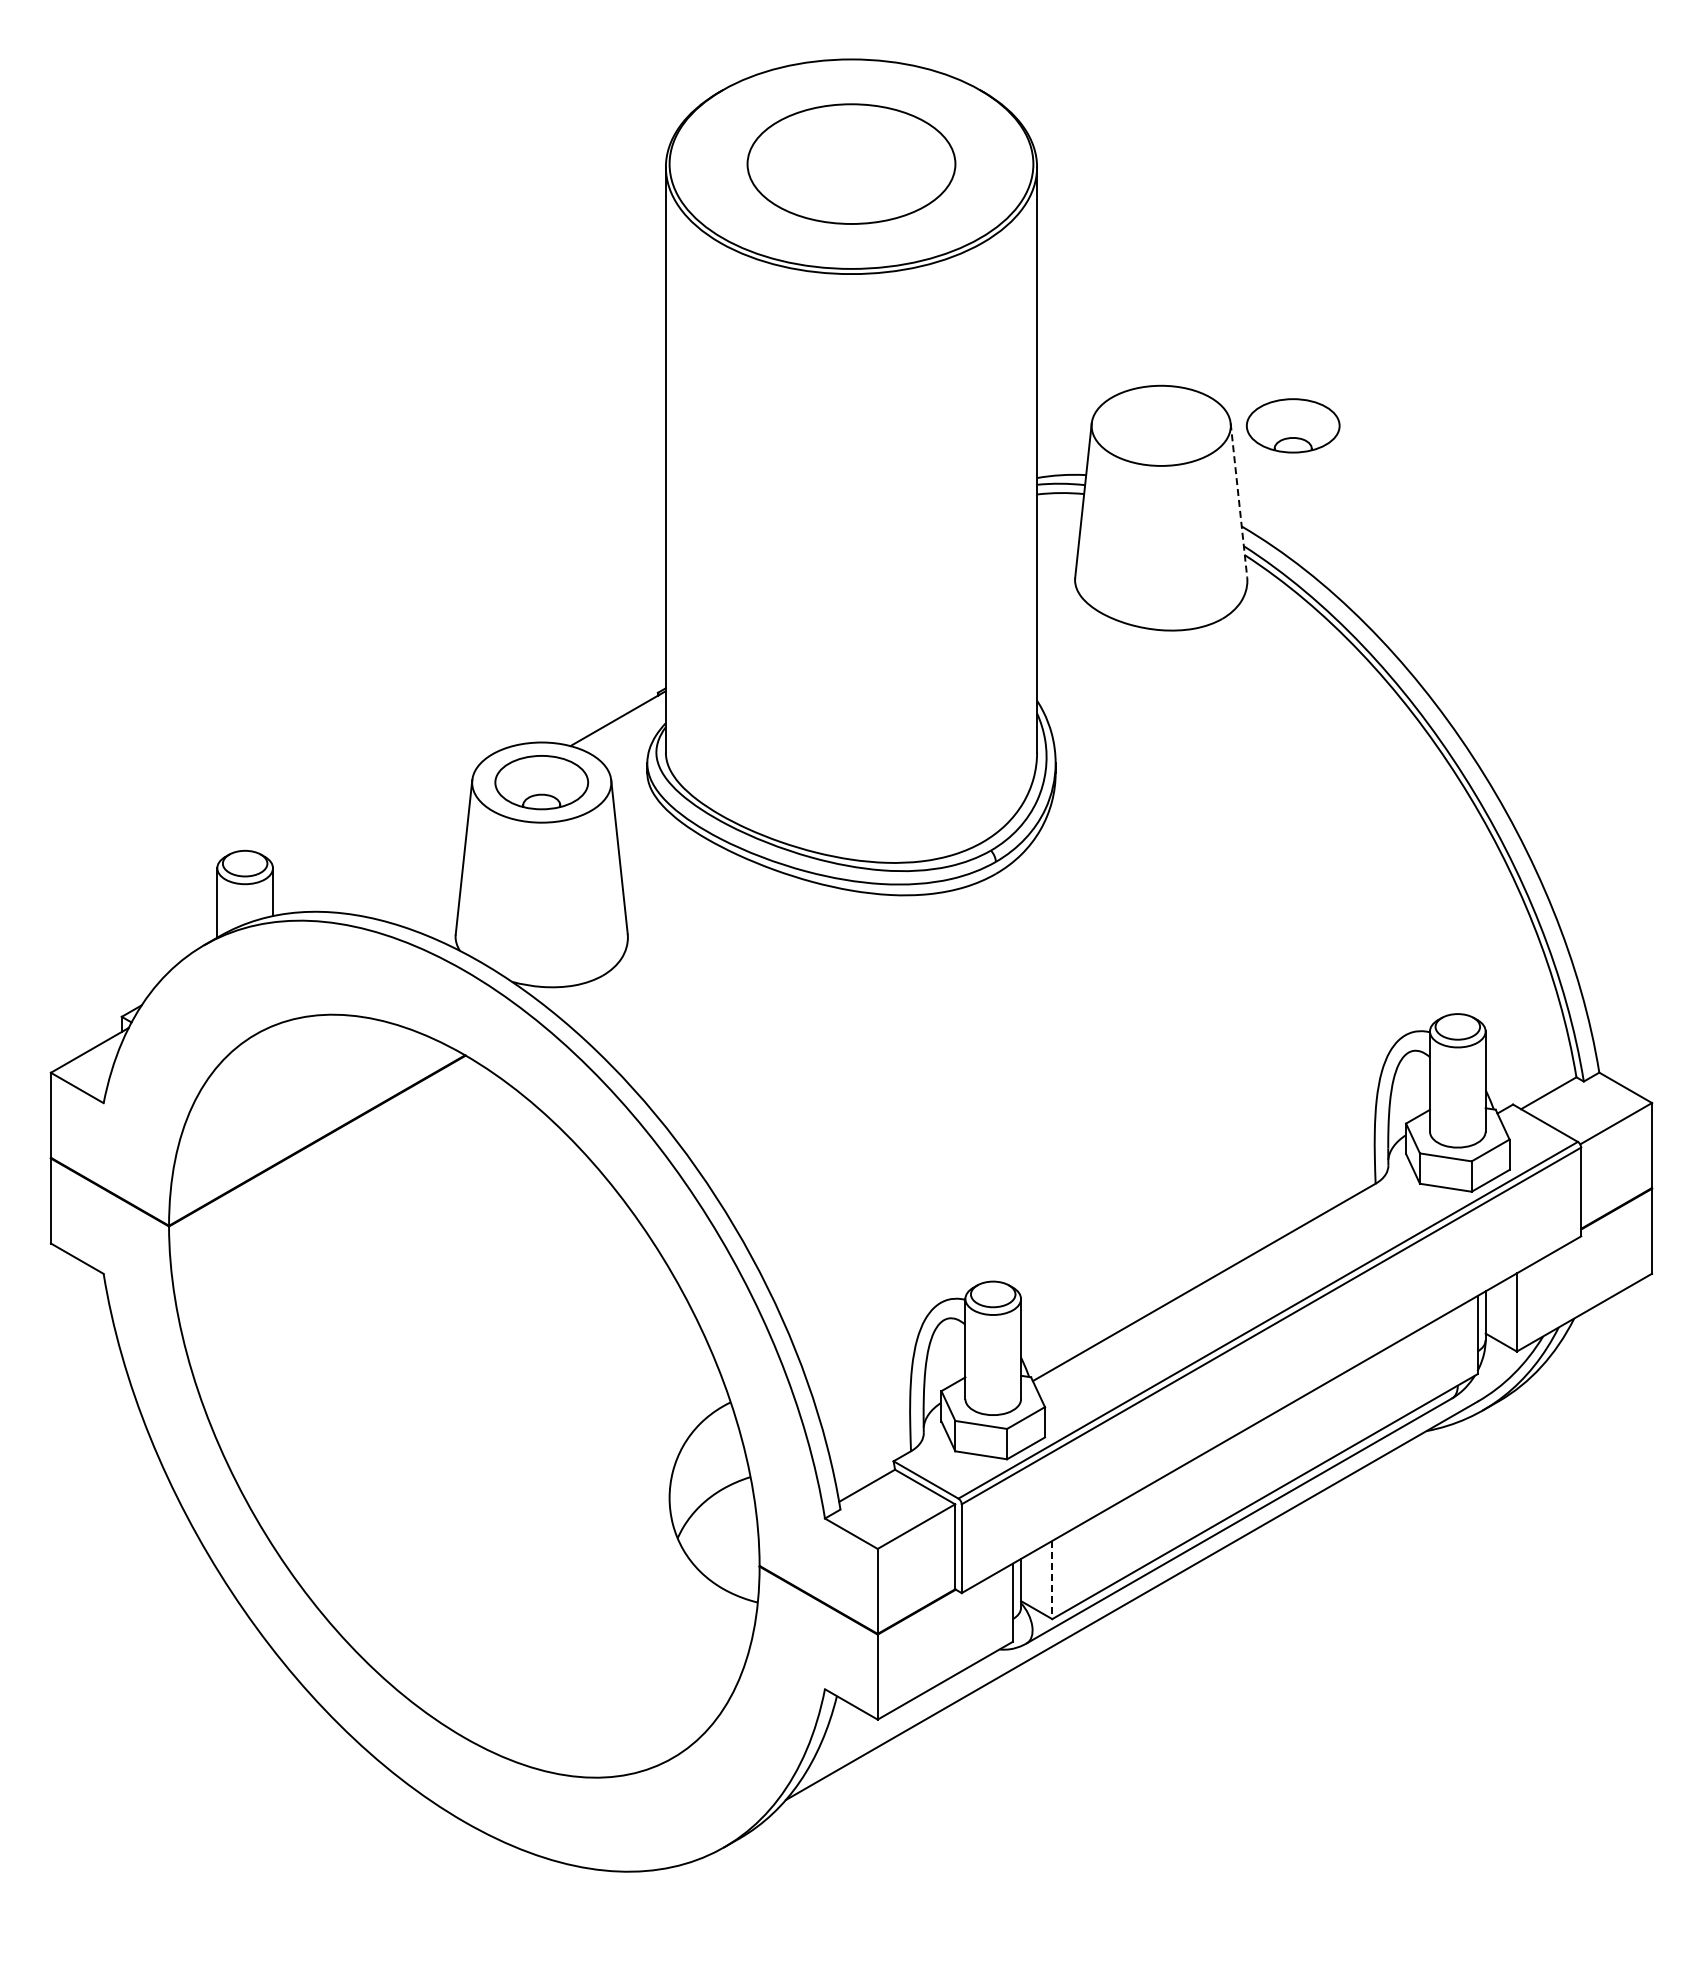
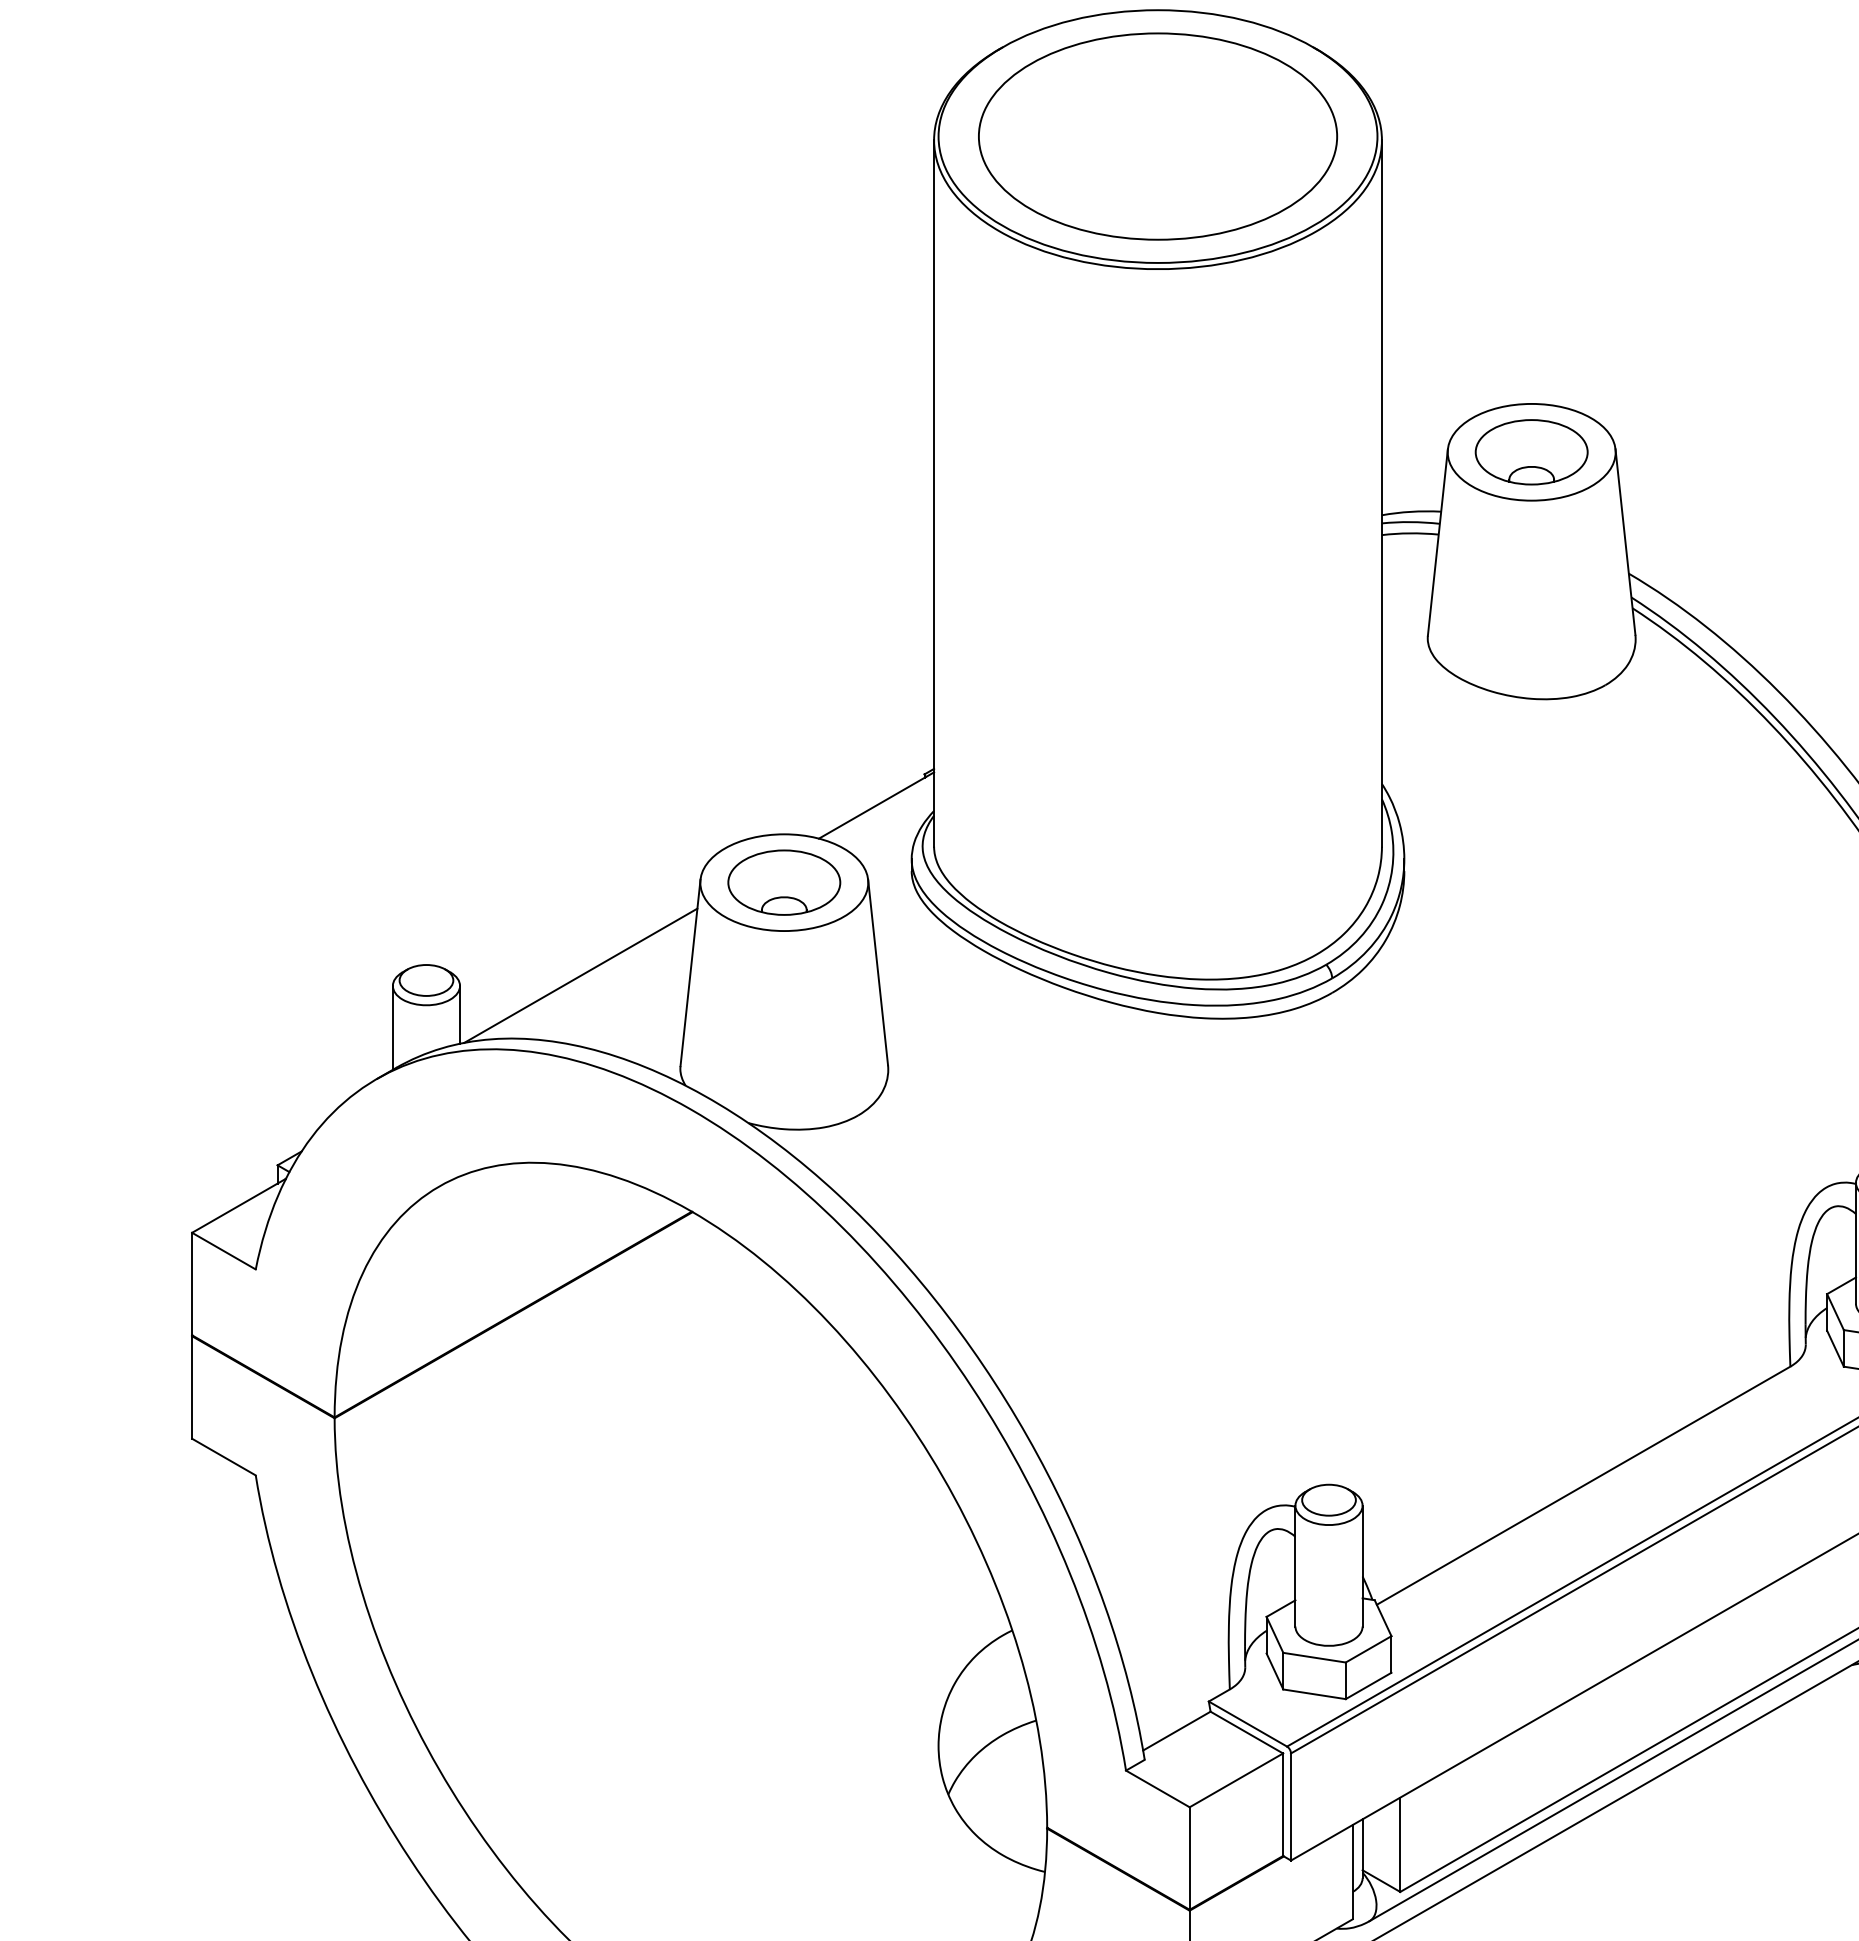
part: (851, 163) -> (1158, 135), size x1.43
part: (1293, 425) -> (1532, 451), moved
line: (1238, 500) -> (1624, 542), dashed -> solid
line: (372, 859) -> (580, 975), added
line: (1052, 1580) -> (1400, 1845), dashed -> solid

